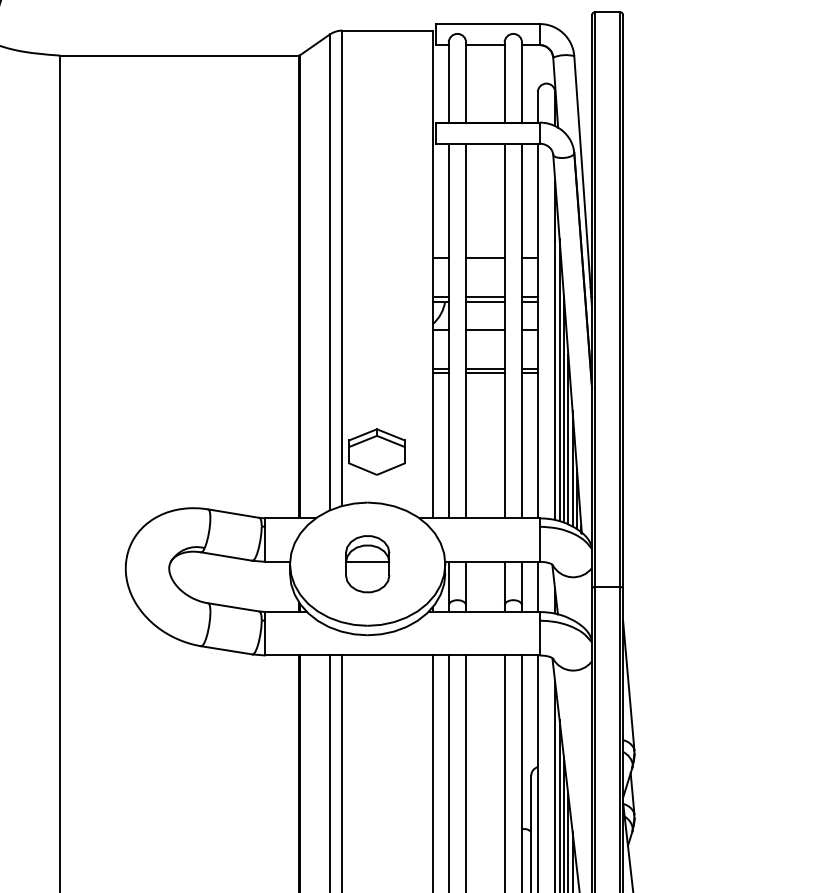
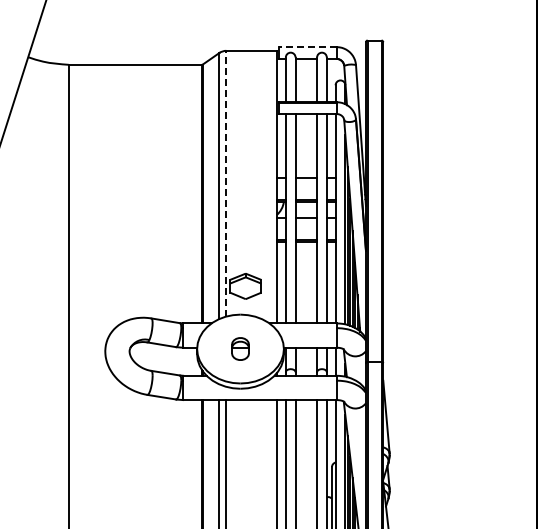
line: (487, 24) -> (307, 47), solid -> dashed
line: (342, 267) -> (226, 183), solid -> dashed
part: (367, 563) -> (240, 348), size x0.7

